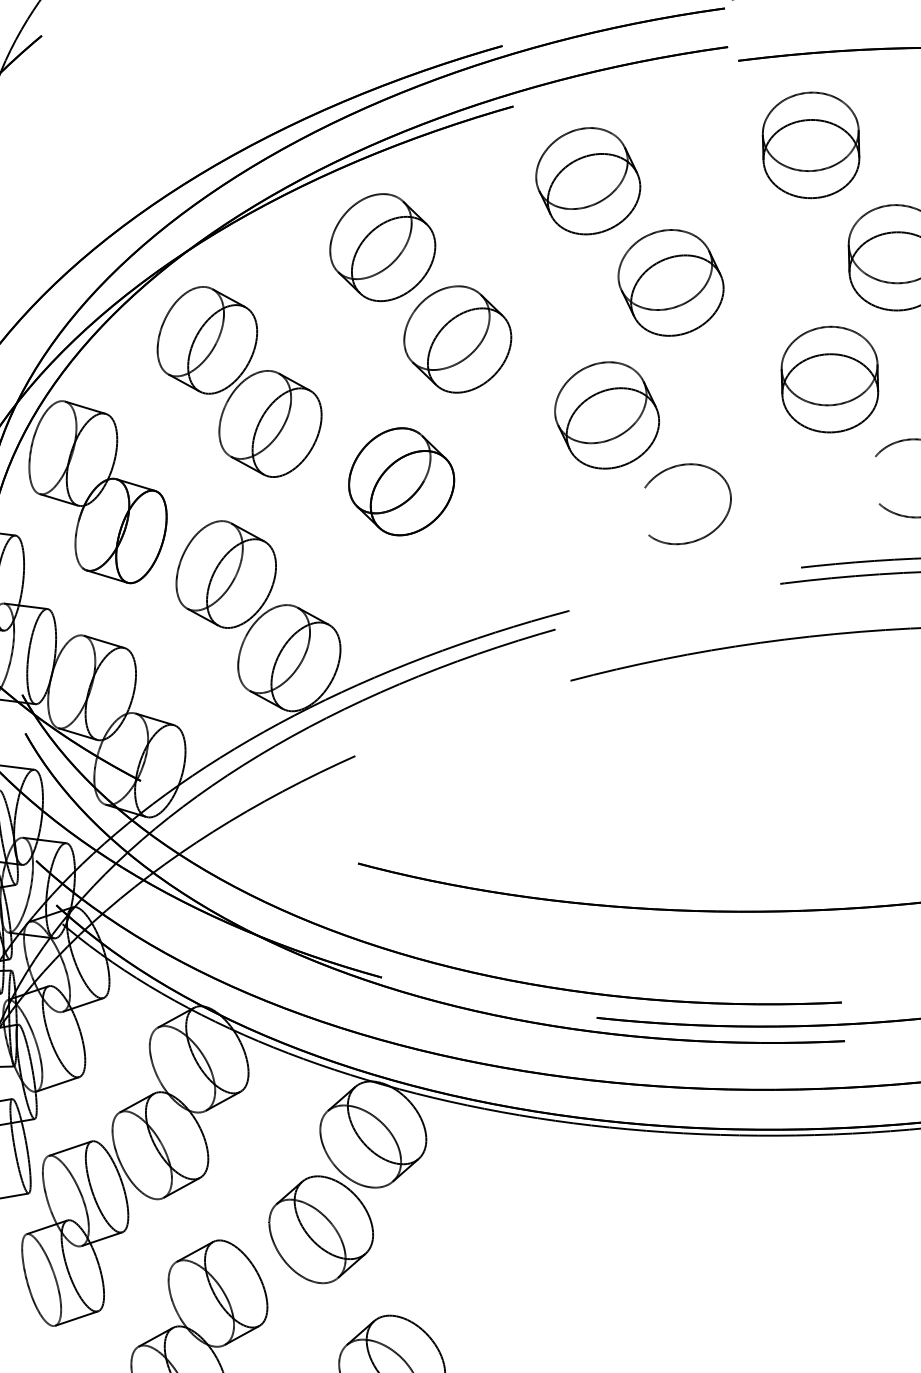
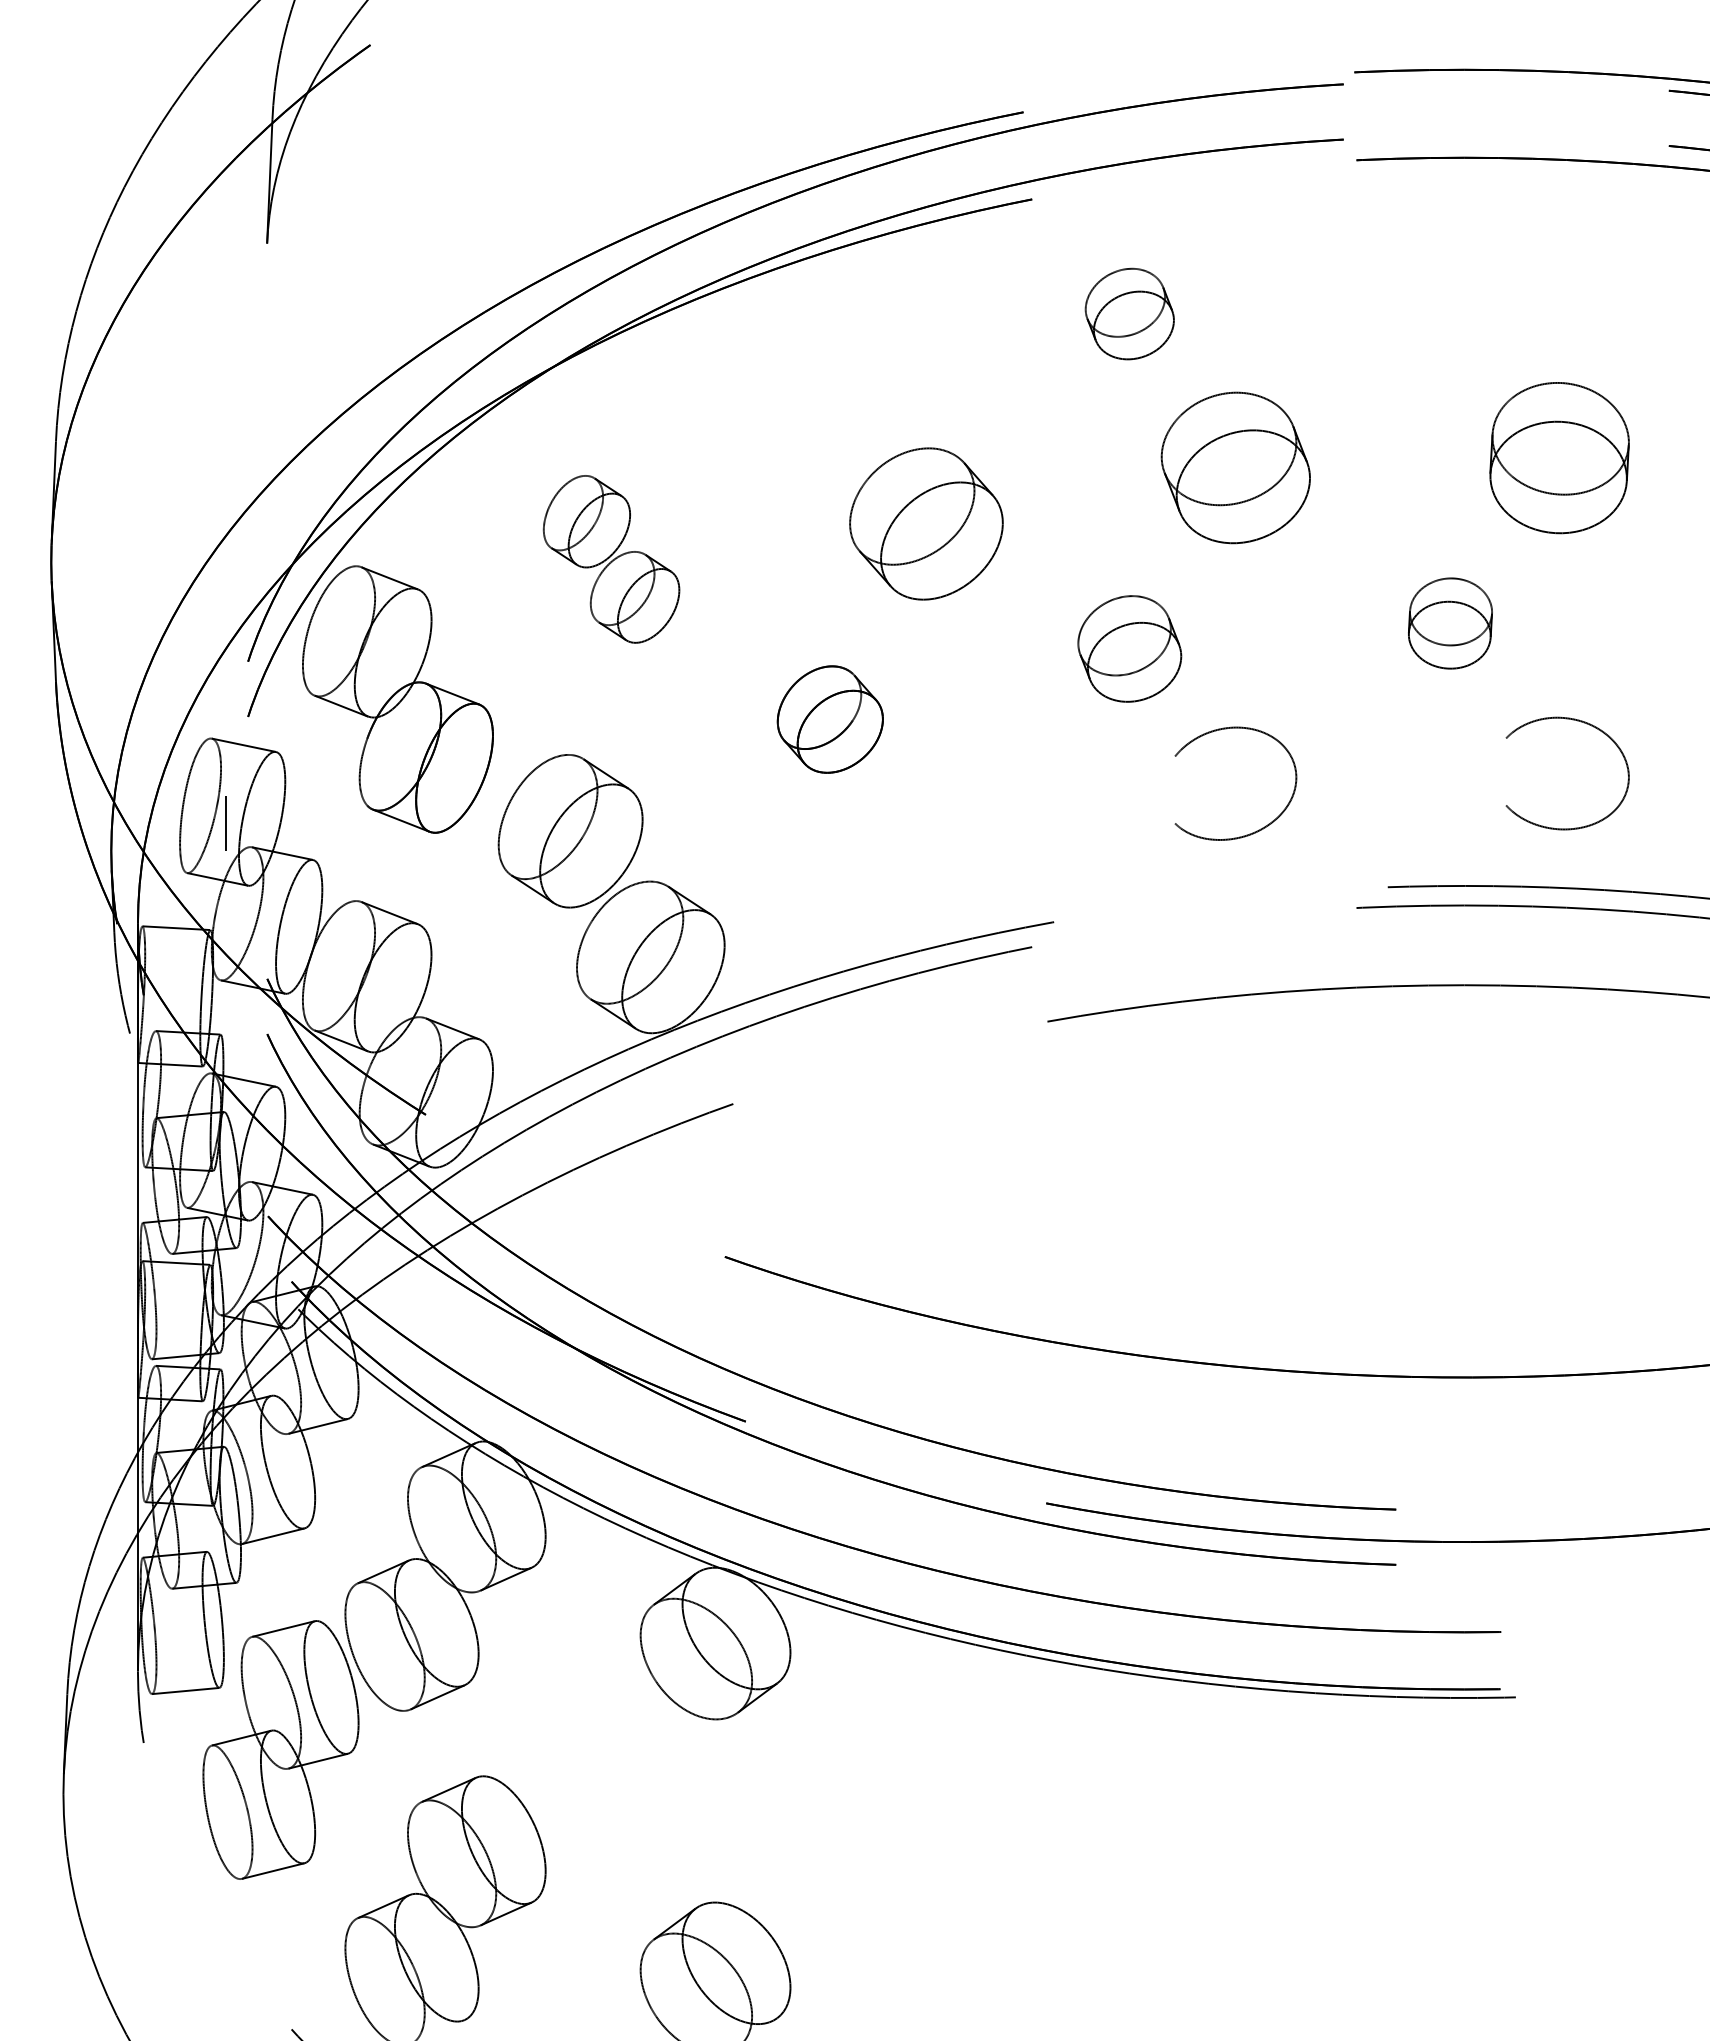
part: (811, 145) -> (1450, 288), removed
part: (588, 180) -> (1129, 313), size x0.6
part: (382, 247) -> (830, 384), removed
part: (830, 379) -> (1450, 623), size x0.6
part: (239, 382) -> (611, 559), size x0.6
part: (606, 415) -> (1129, 648), size x0.7
part: (401, 481) -> (830, 719), size x0.7
part: (321, 1229) -> (630, 1772), removed

